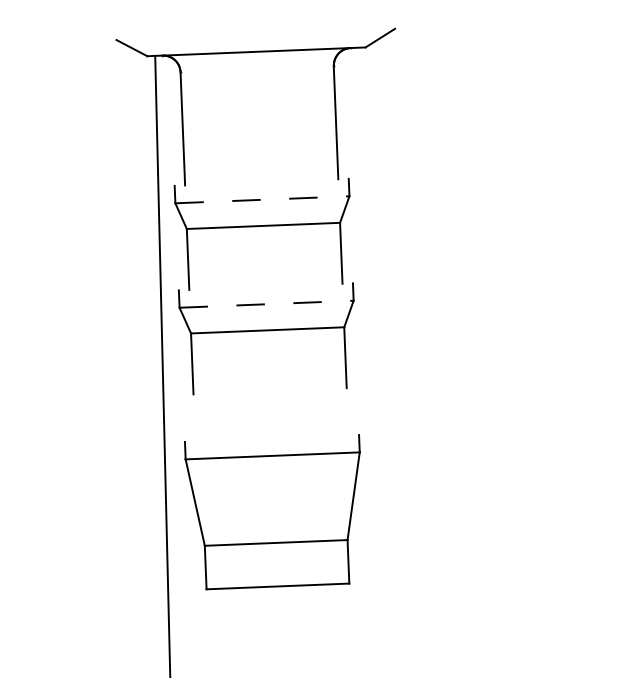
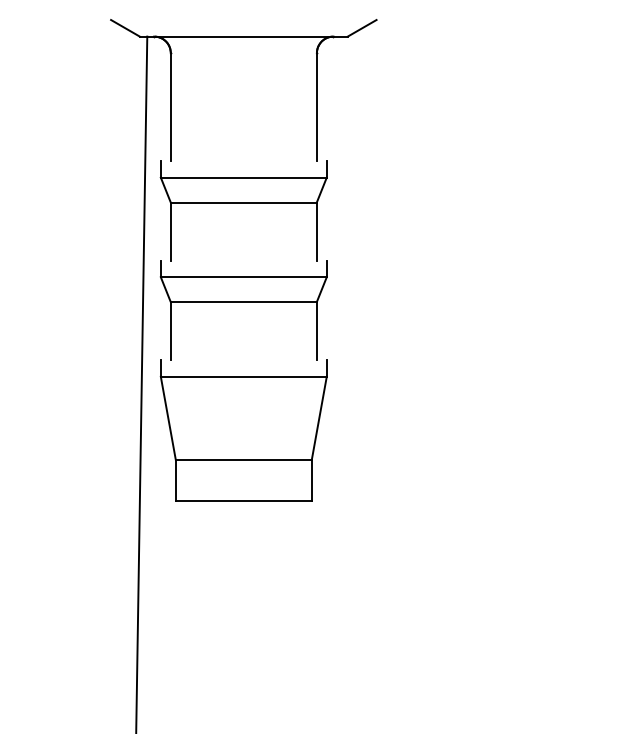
line: (262, 199) -> (243, 177), dashed -> solid
line: (266, 304) -> (243, 277), dashed -> solid
part: (274, 512) -> (243, 430), moved

